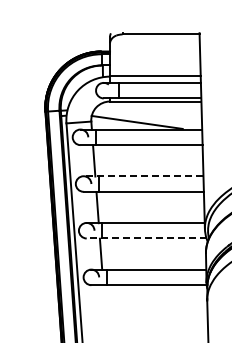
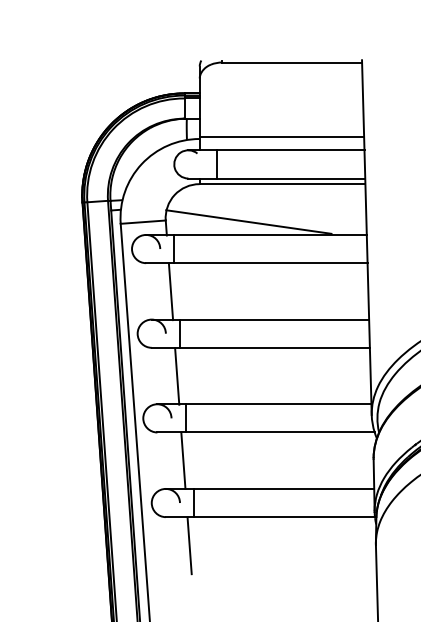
line: (143, 176) -> (260, 320), dashed -> solid
line: (146, 238) -> (265, 432), dashed -> solid
line: (104, 300) -> (189, 544), added

